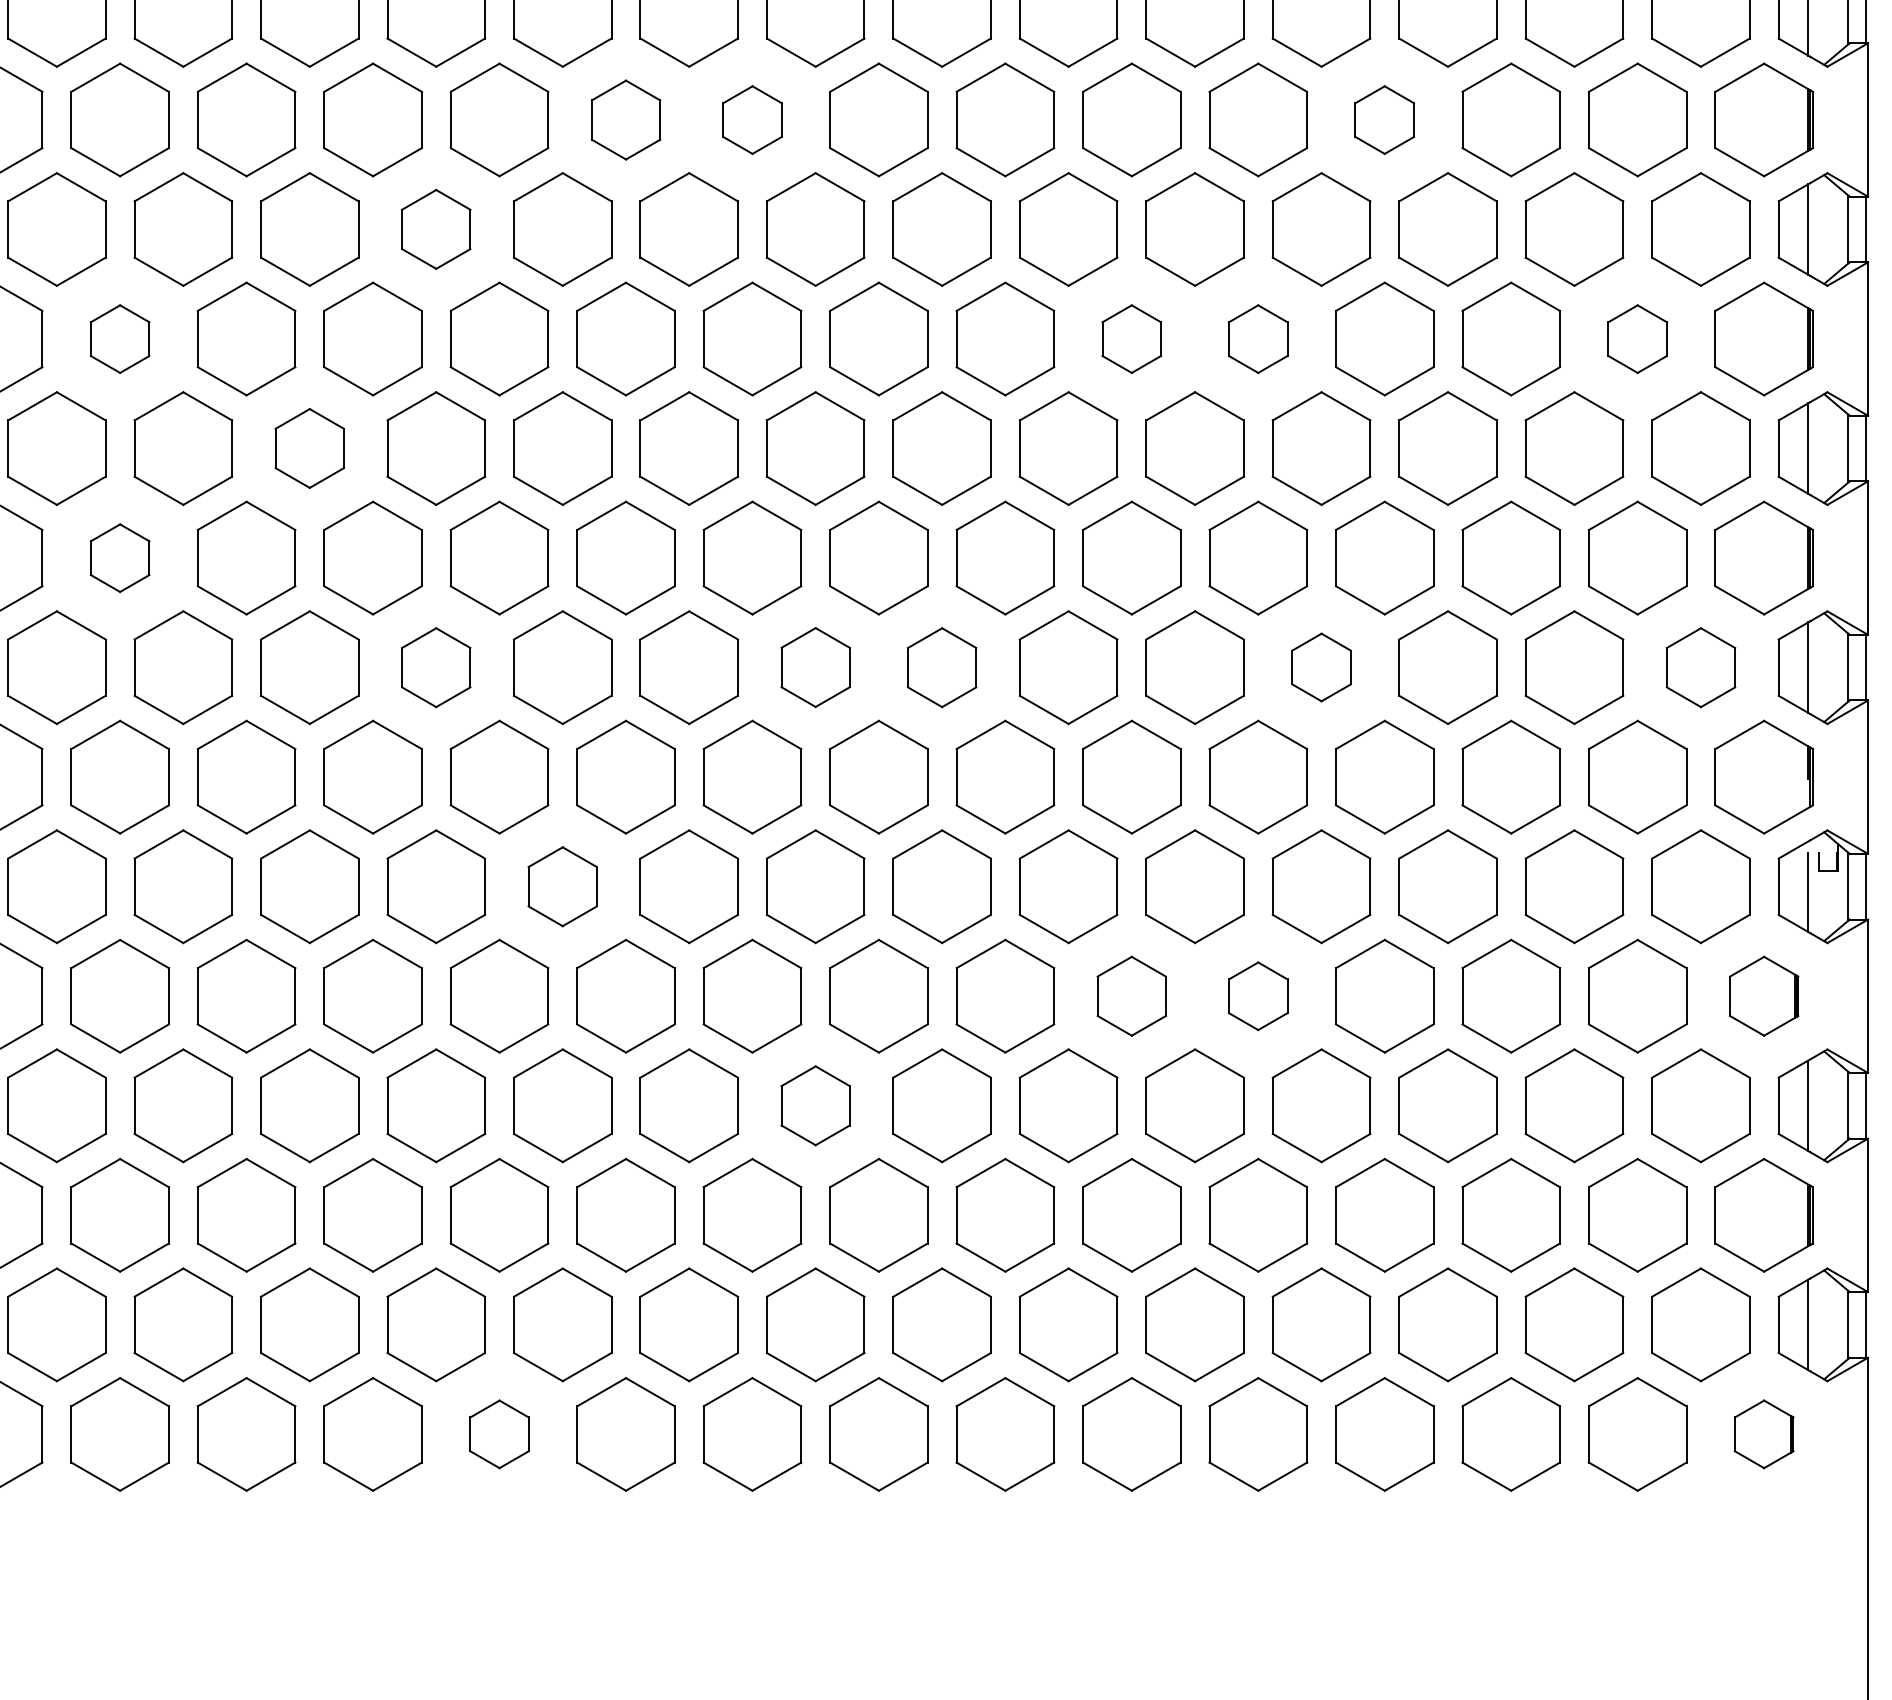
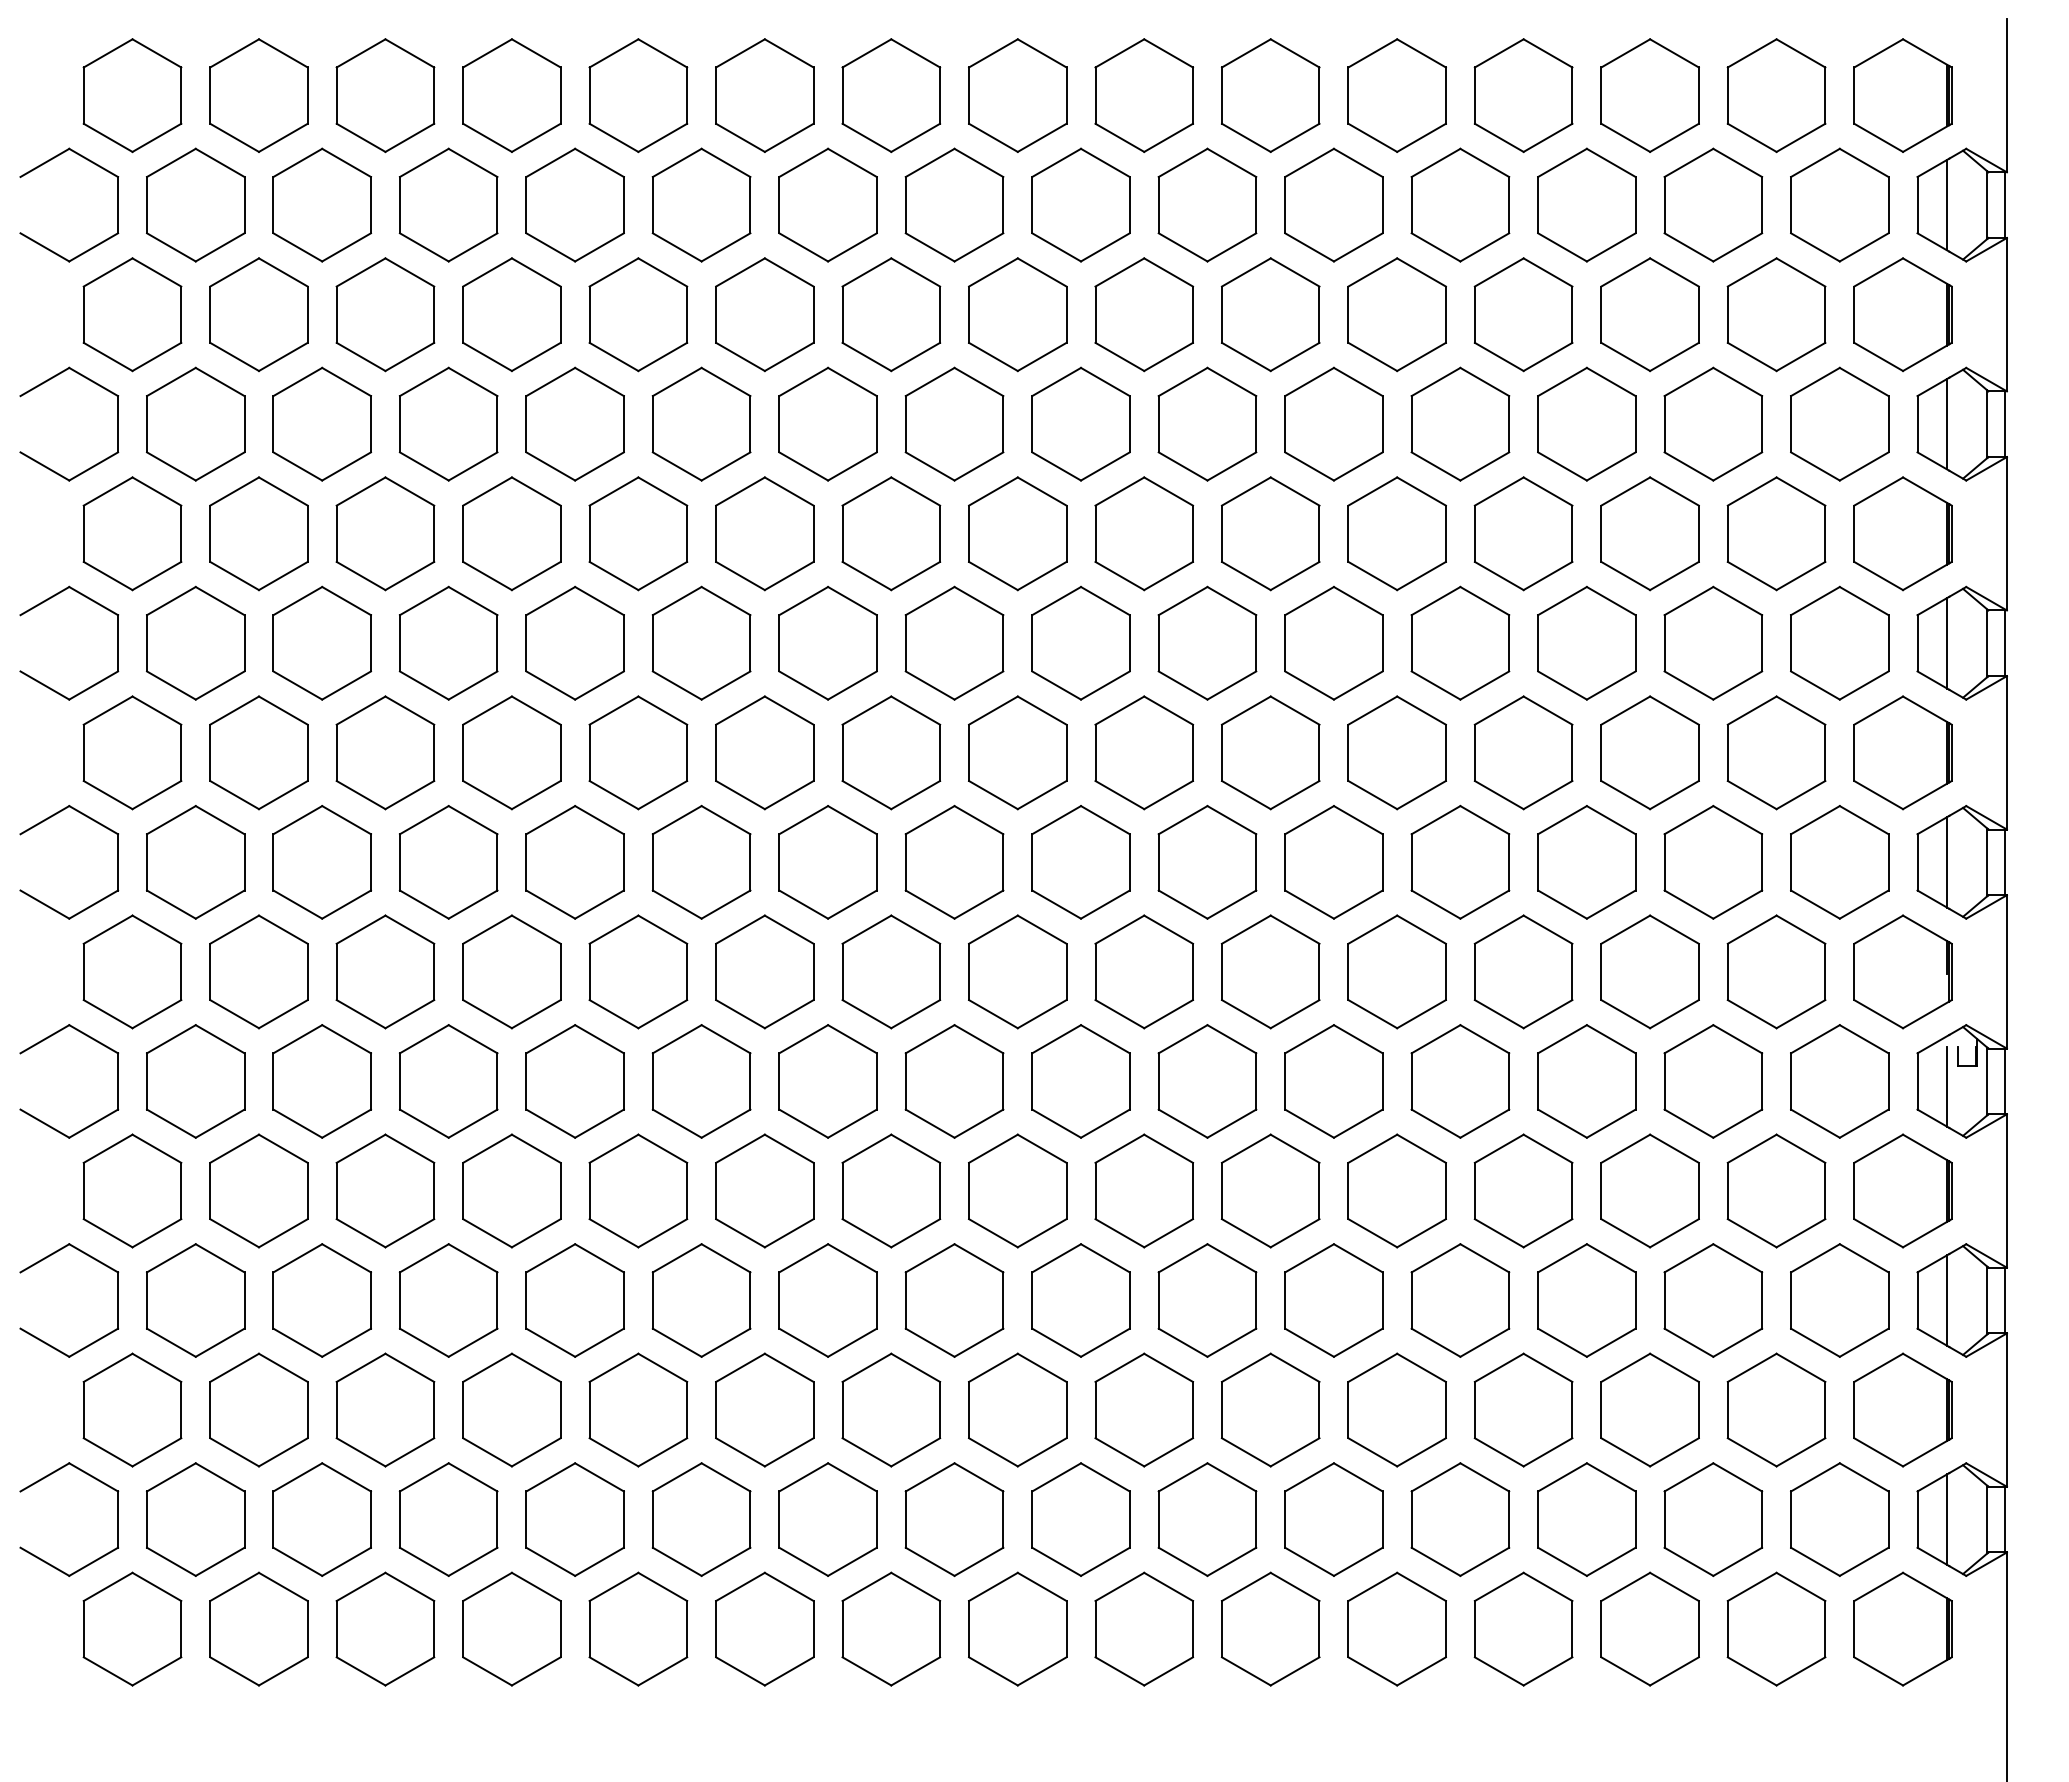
part: (625, 119) -> (764, 314), size x1.43
part: (752, 119) -> (891, 314), size x1.67
part: (1384, 119) -> (1523, 314), size x1.67
part: (435, 228) -> (574, 423), size x1.43
part: (119, 338) -> (258, 533), size x1.67
part: (1131, 338) -> (1270, 533), size x1.67
part: (1257, 338) -> (1396, 533), size x1.67
part: (1637, 338) -> (1776, 533), size x1.67
part: (309, 447) -> (448, 642), size x1.43
part: (119, 557) -> (258, 752), size x1.67
part: (815, 666) -> (954, 861), size x1.43
part: (1321, 666) -> (1460, 861), size x1.67
part: (435, 667) -> (574, 862), size x1.43
part: (941, 667) -> (1080, 862), size x1.43
part: (1700, 667) -> (1839, 862), size x1.43
part: (562, 886) -> (701, 1081), size x1.43
part: (1131, 995) -> (1270, 1190), size x1.43
part: (1257, 995) -> (1396, 1190), size x1.67
part: (1763, 995) -> (1902, 1190), size x1.43
part: (815, 1105) -> (954, 1300), size x1.43
part: (499, 1433) -> (638, 1628), size x1.67
part: (1763, 1433) -> (1902, 1628), size x1.67

